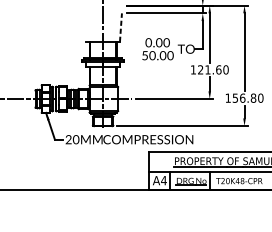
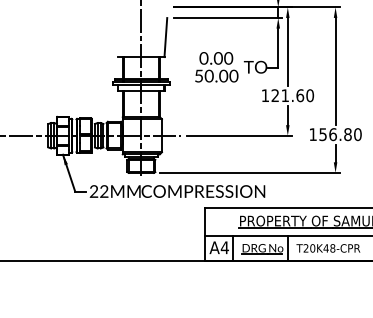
line: (120, 27) -> (165, 37), dashed -> solid
text: (75, 139) -> (103, 191), 20MM -> 22MM

